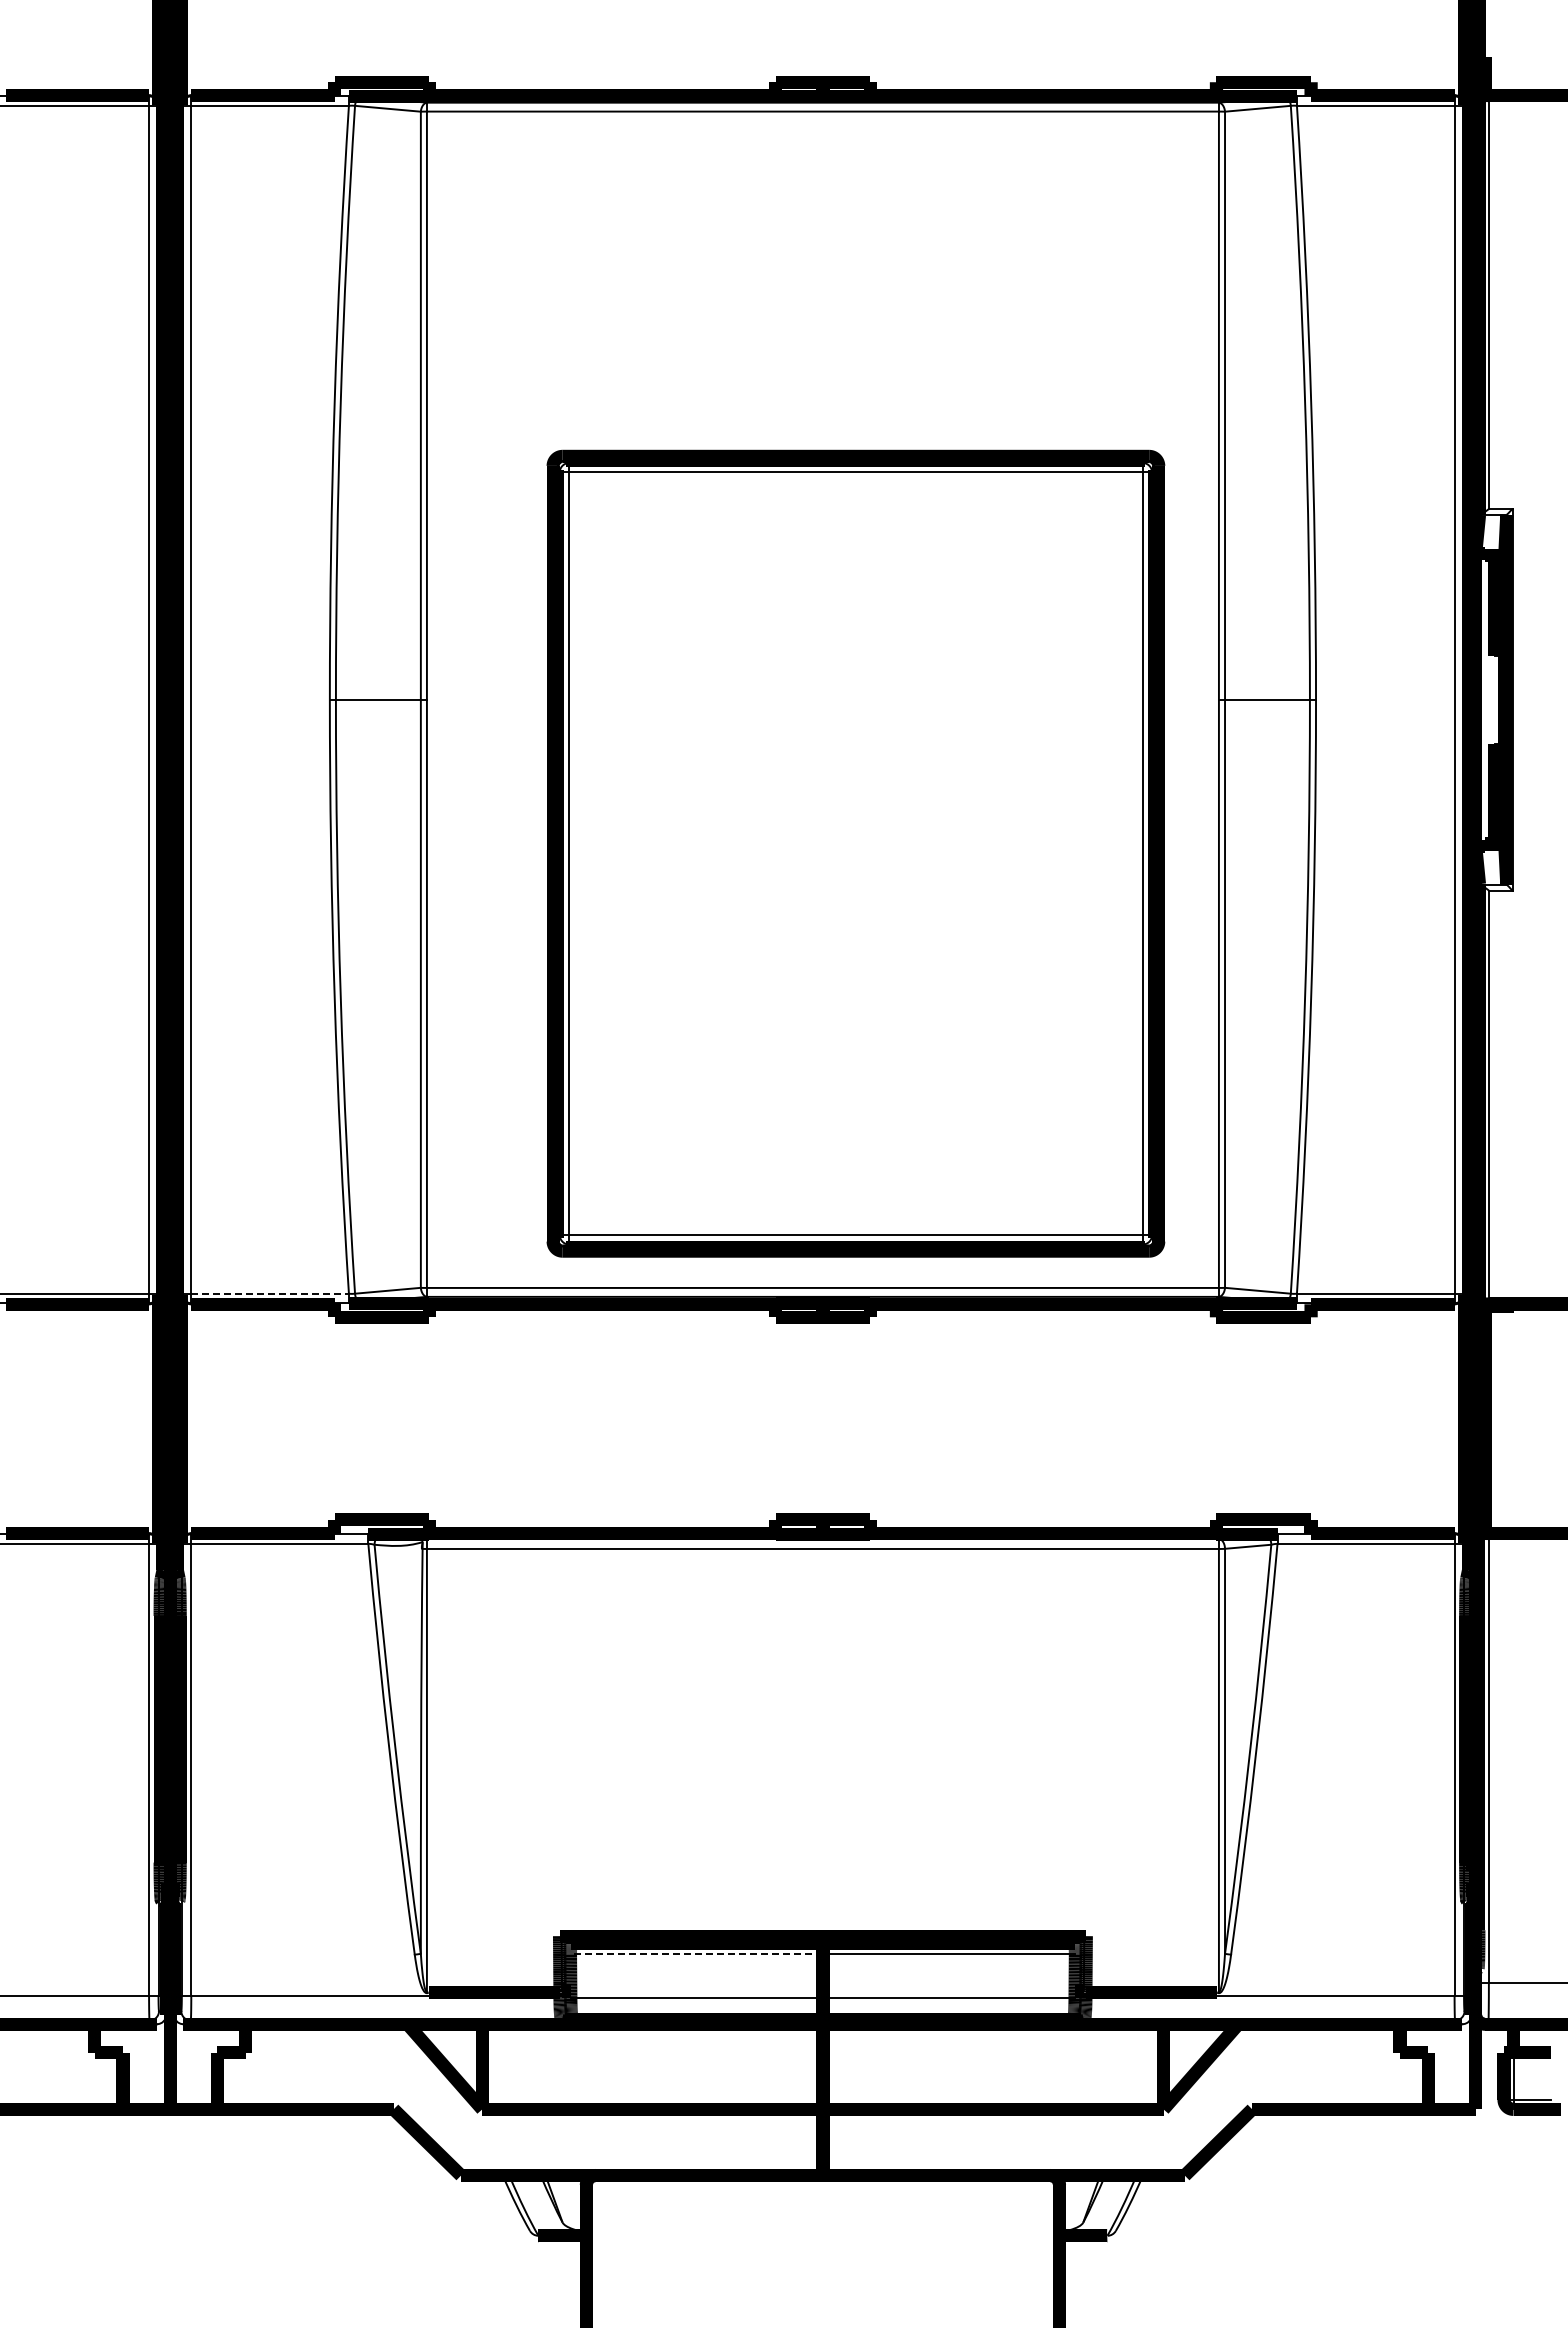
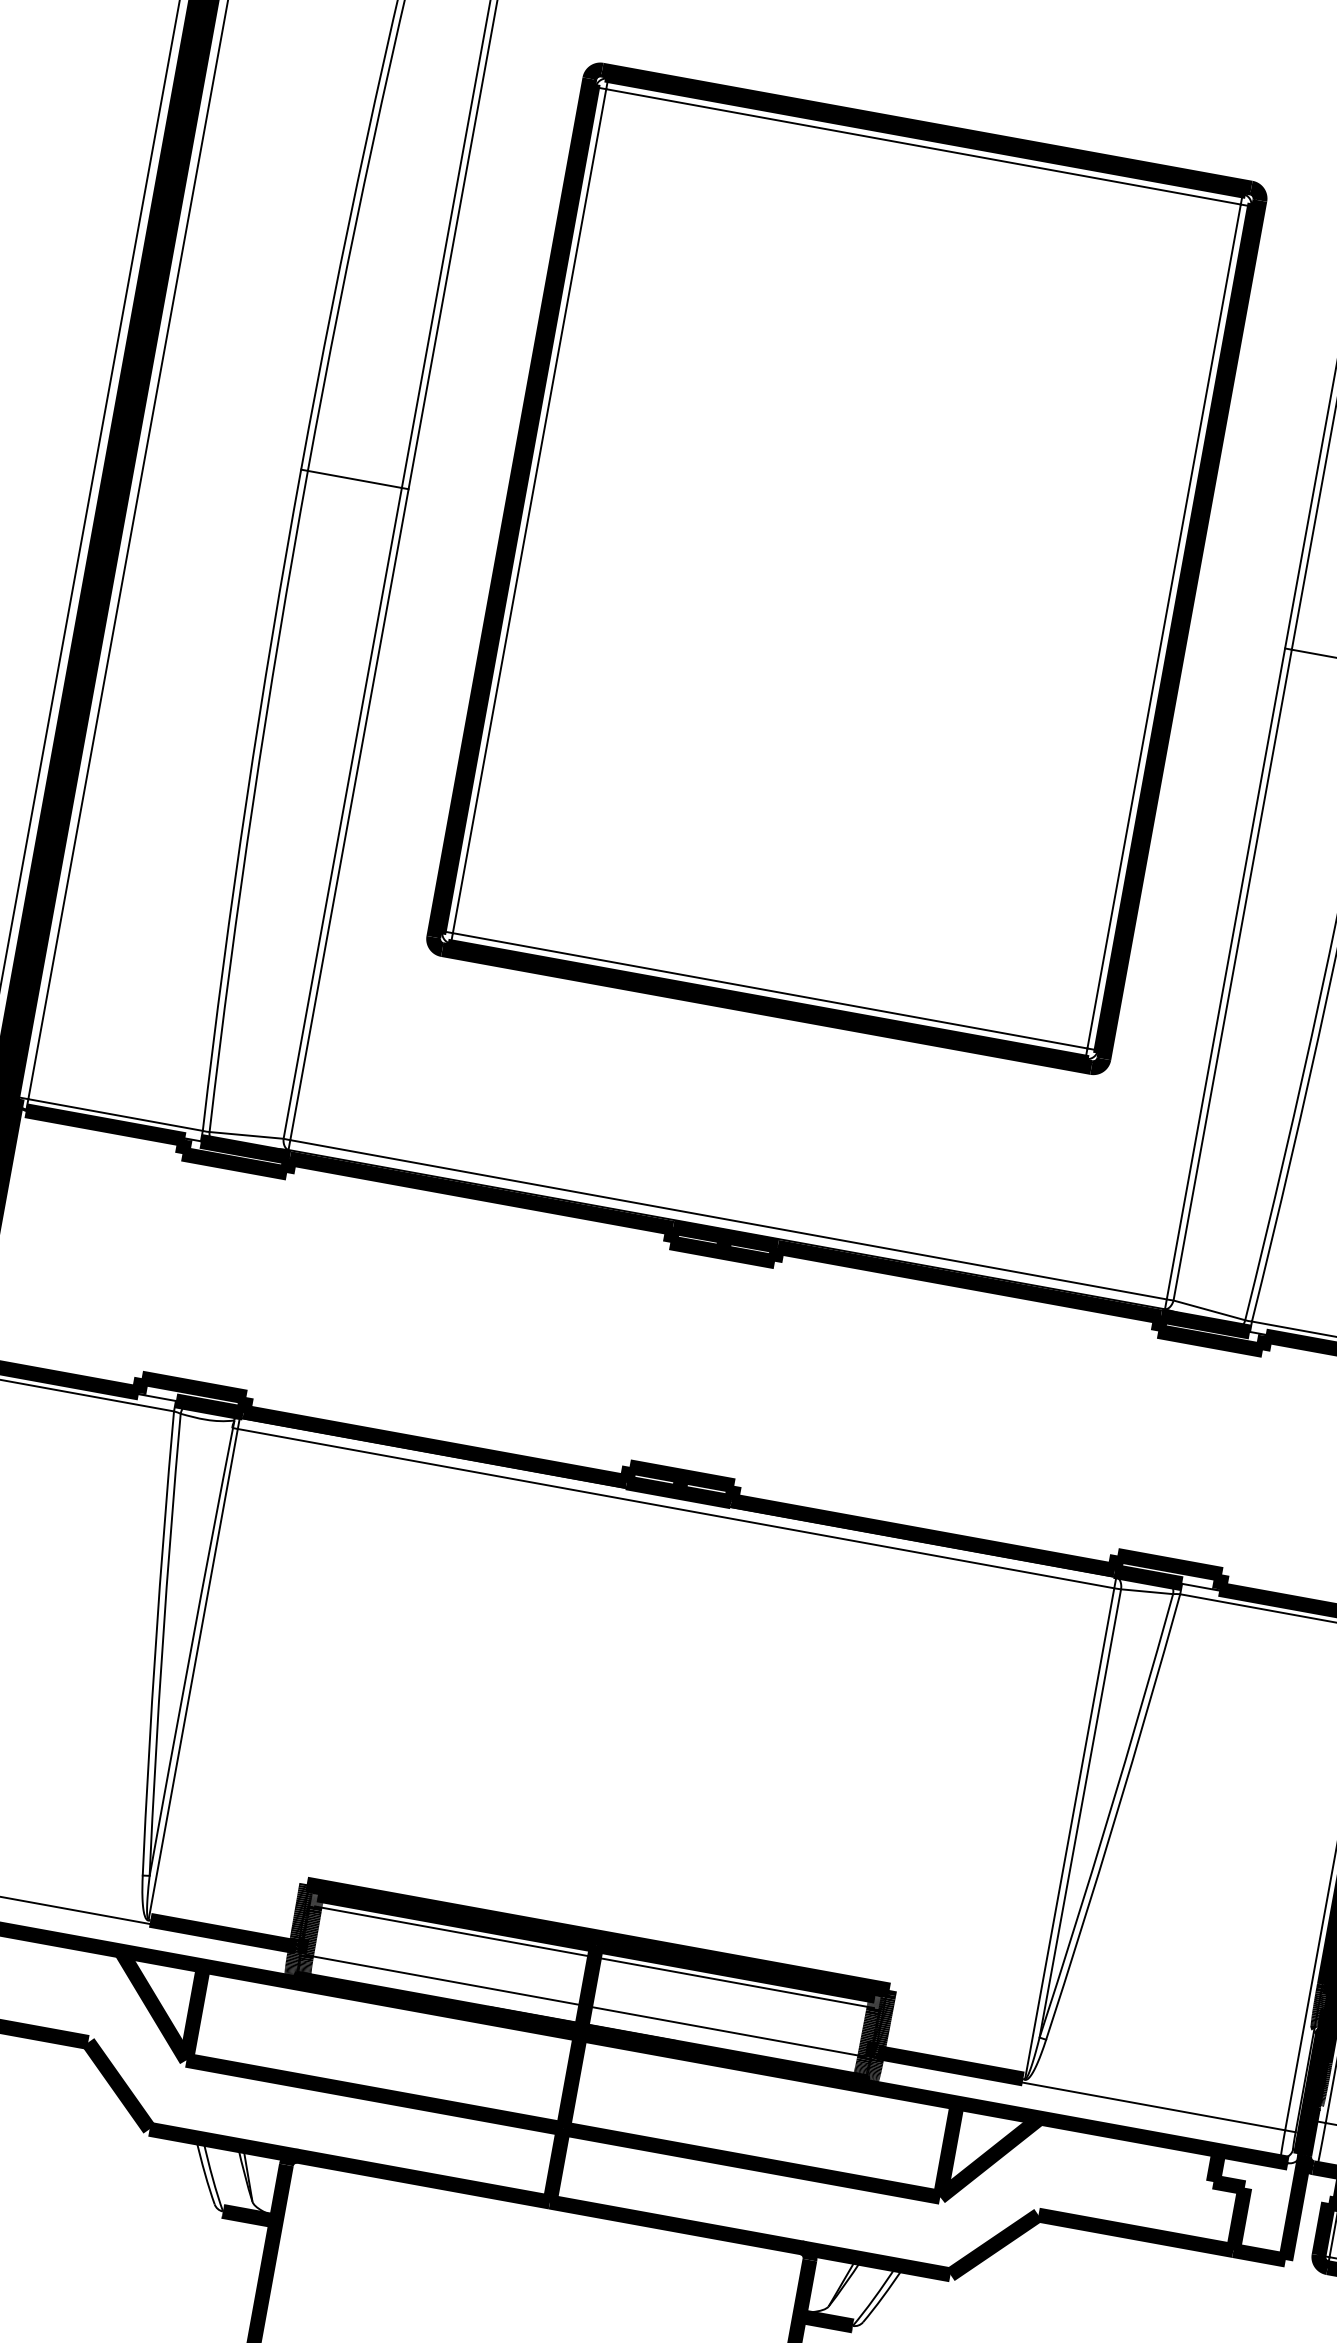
part: (855, 853) -> (846, 568), moved
line: (270, 1293) -> (116, 1114), dashed -> solid
line: (696, 1954) -> (454, 1931), dashed -> solid

